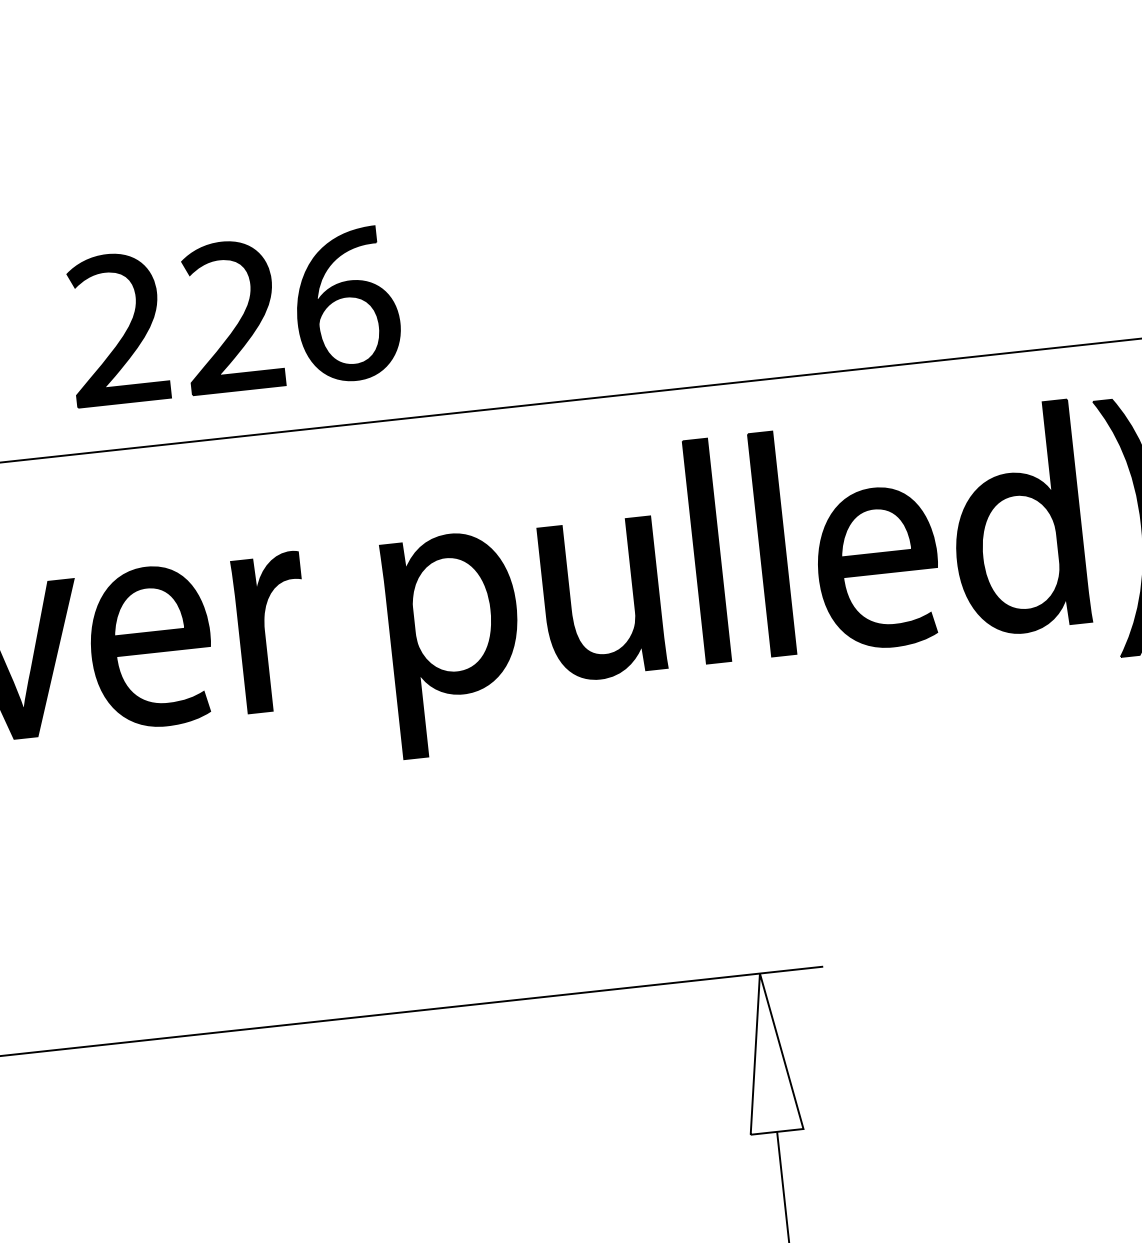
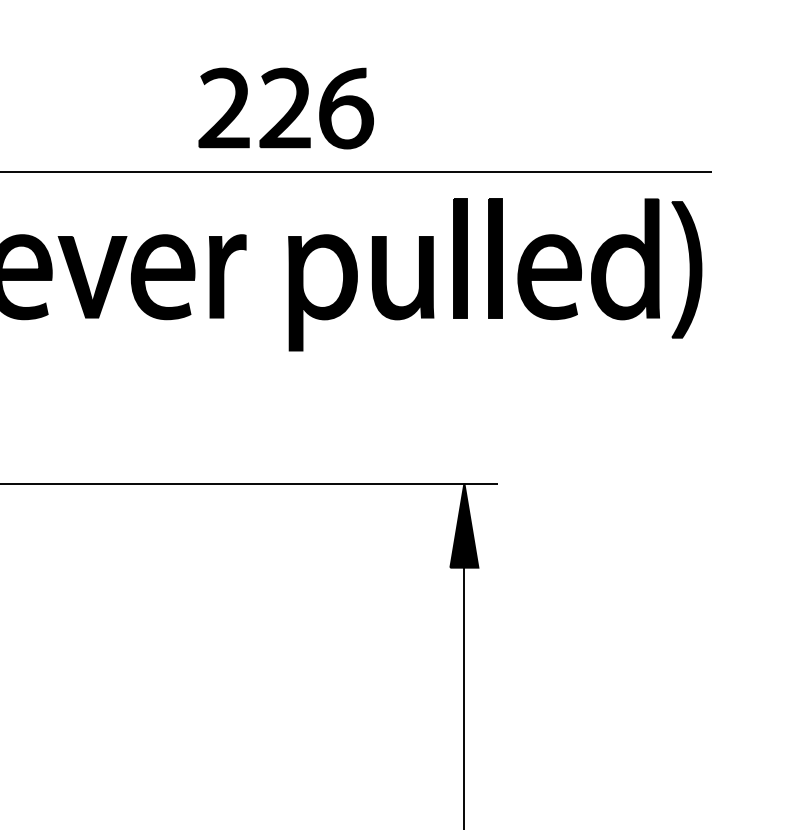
part: (232, 317) -> (285, 108), moved
fill: (768, 1052) -> (464, 525), added

